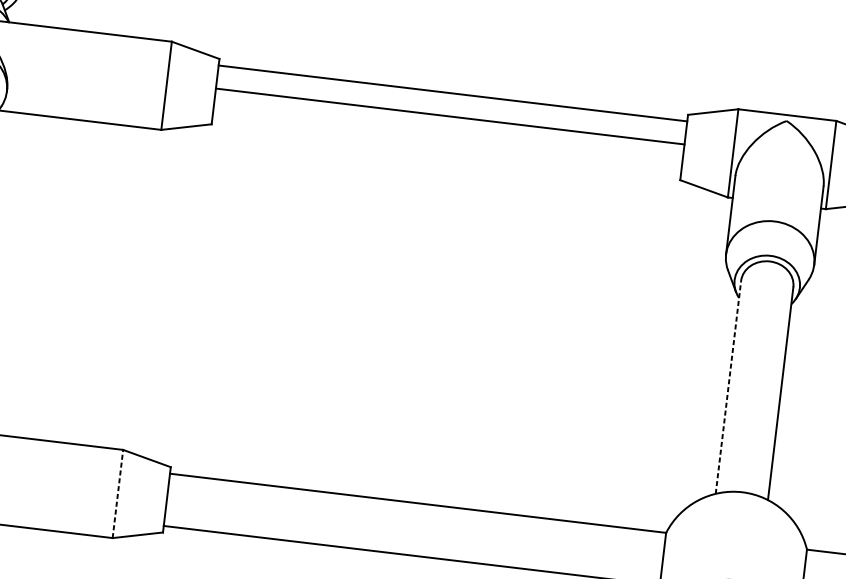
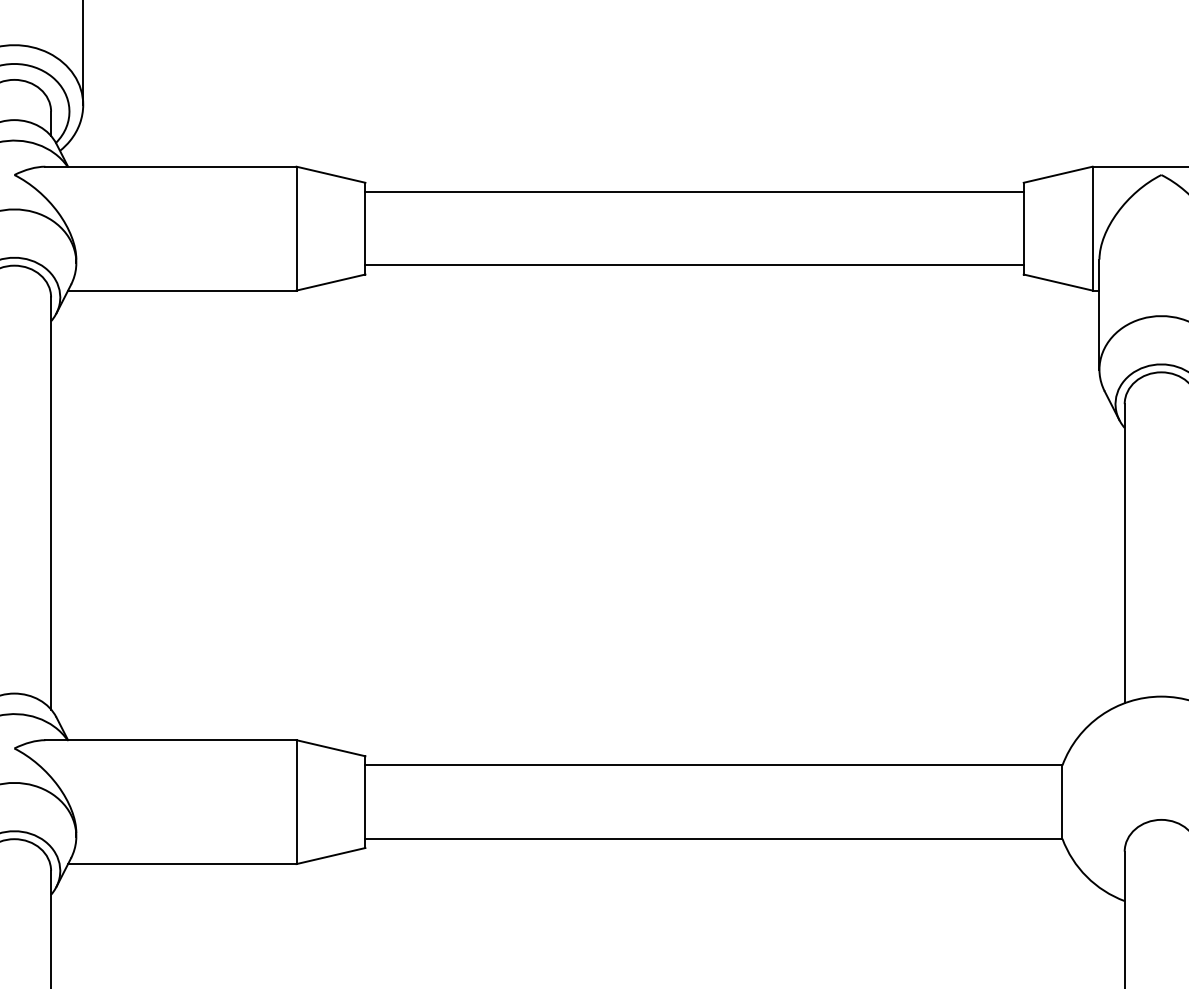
line: (450, 116) -> (694, 265), moved
line: (728, 387) -> (1124, 553), dashed -> solid
line: (117, 494) -> (296, 802), dashed -> solid

